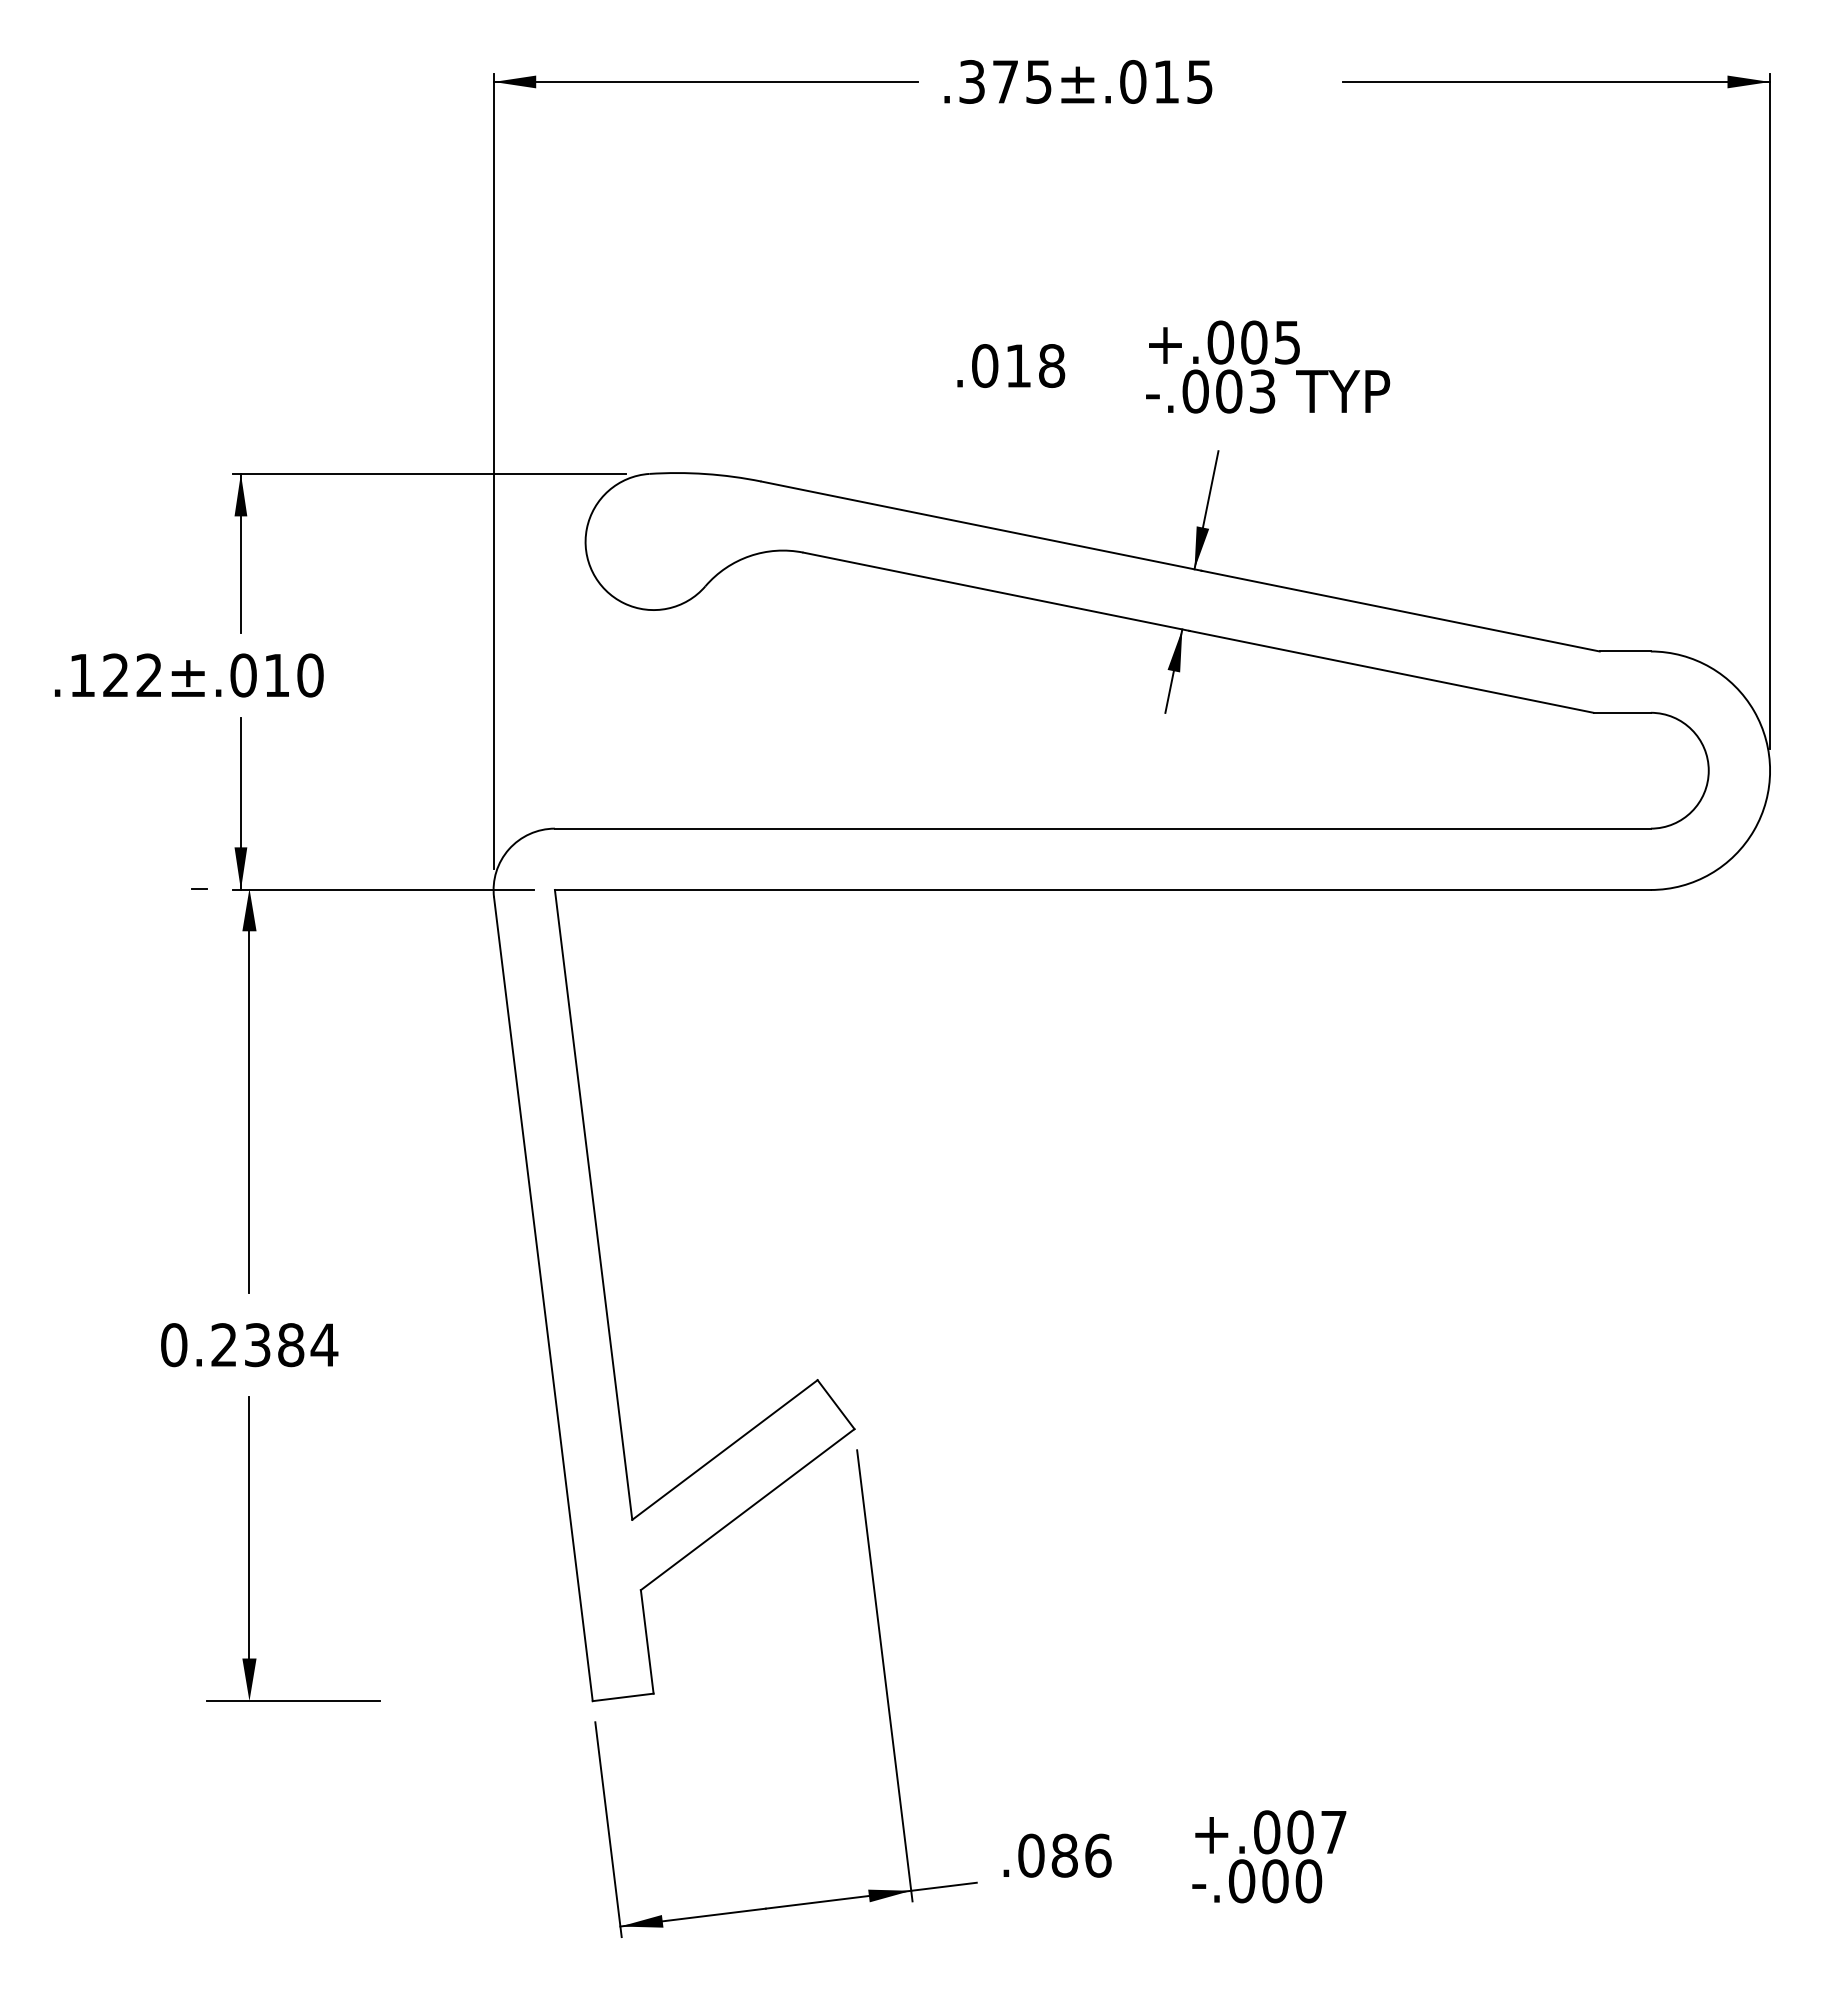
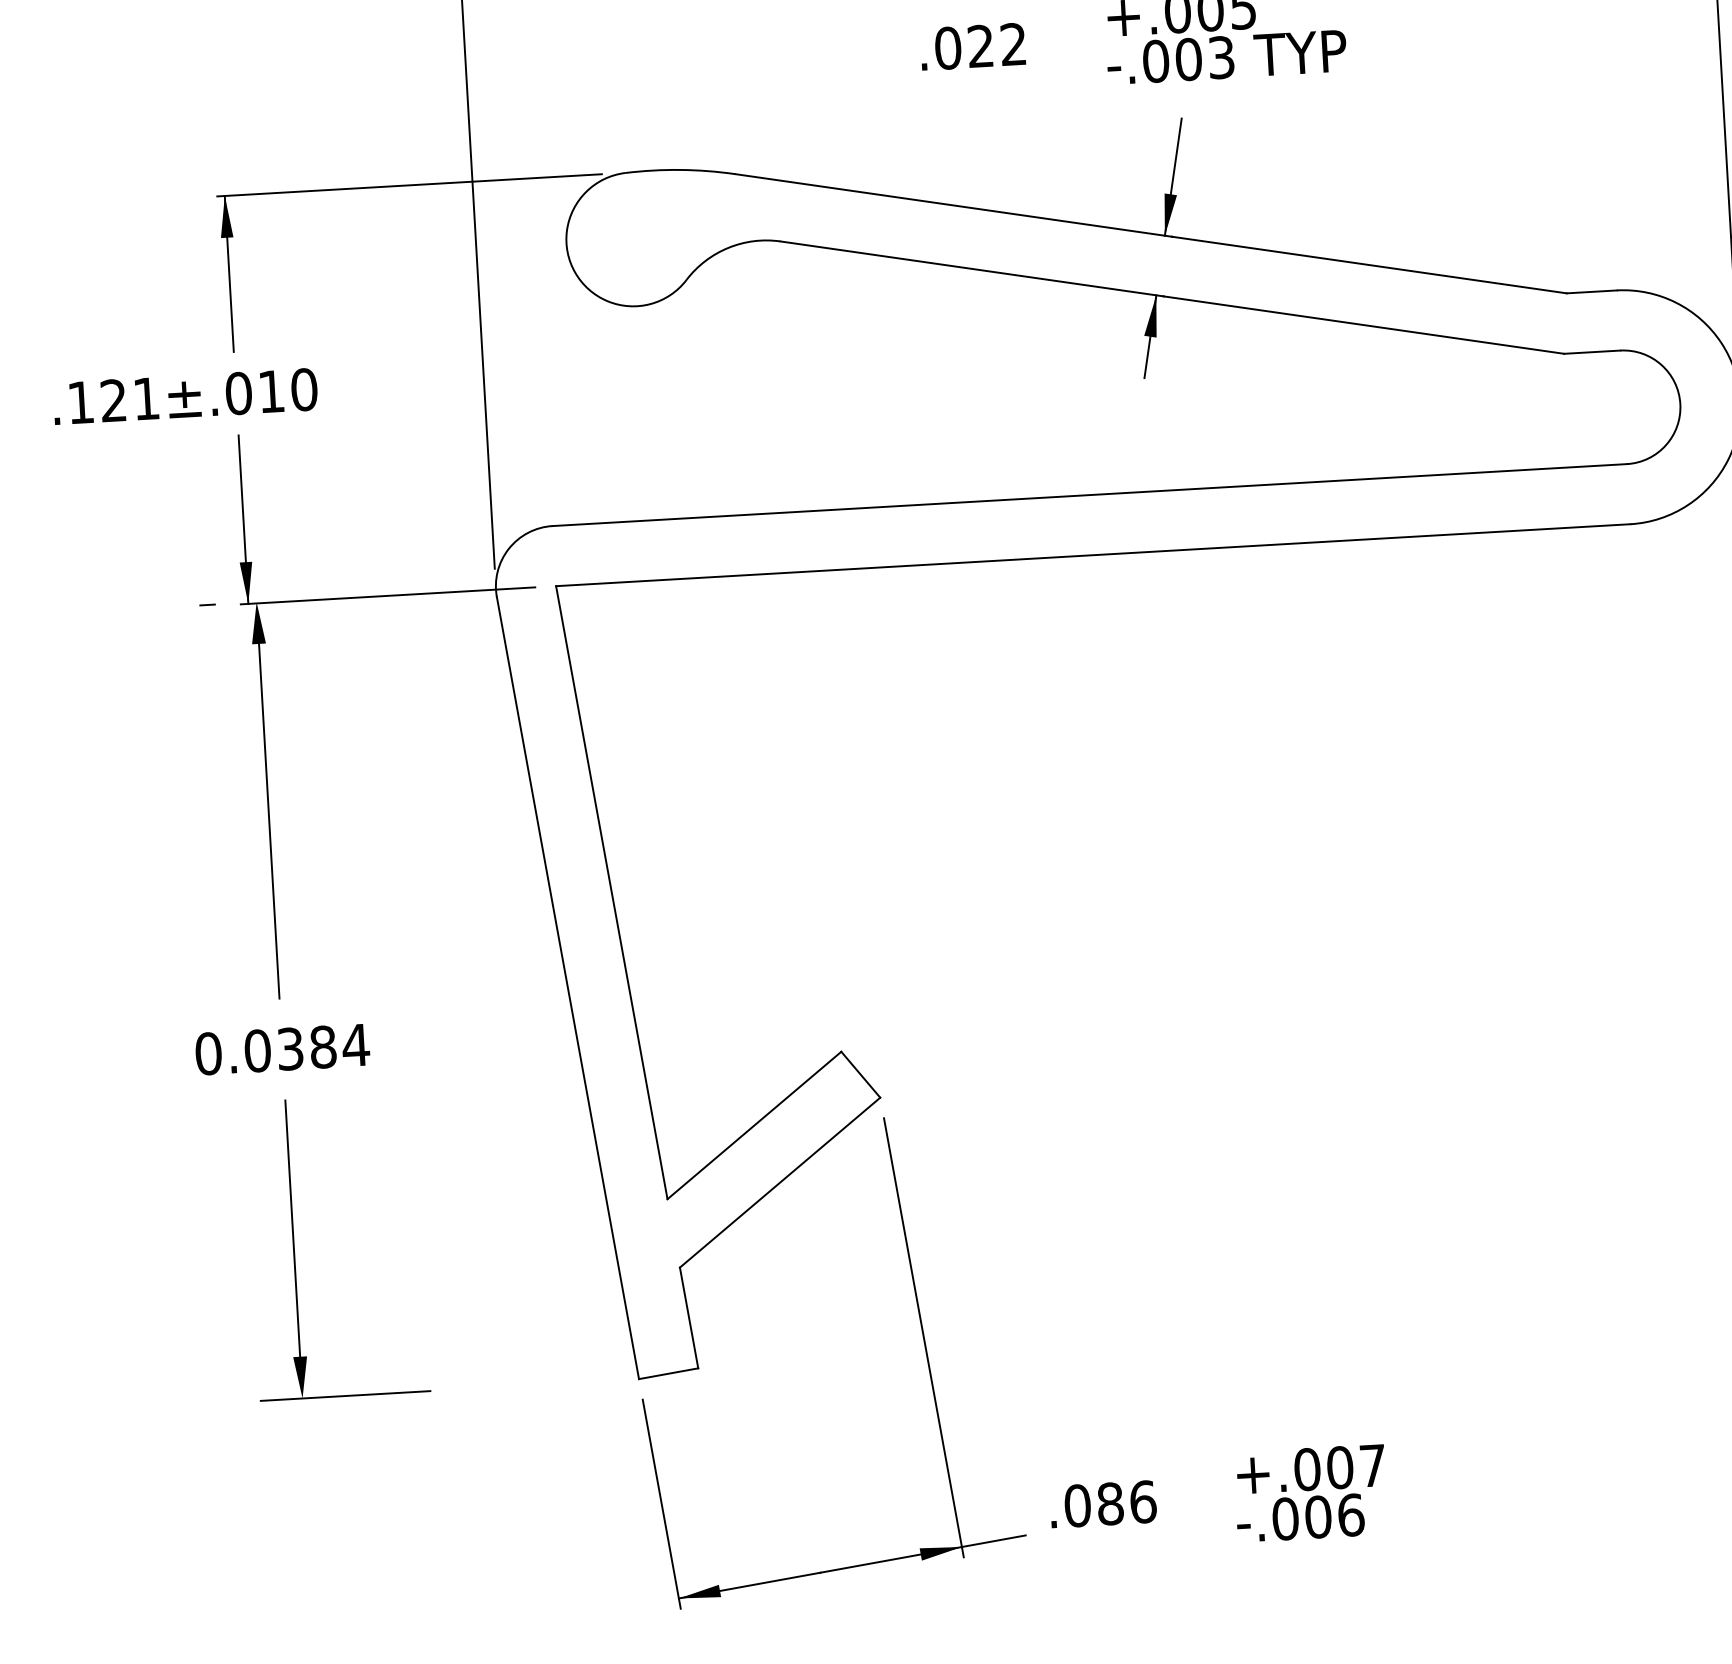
text: (1035, 365) -> (997, 44), .018 -> .022
text: (148, 674) -> (145, 397), .122±.010 -> .121±.010
text: (224, 1345) -> (257, 1051), 0.2384 -> 0.0384
text: (1308, 1881) -> (1350, 1515), -.000 -> -.006

